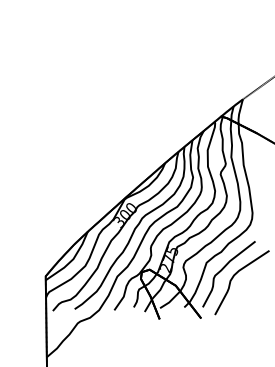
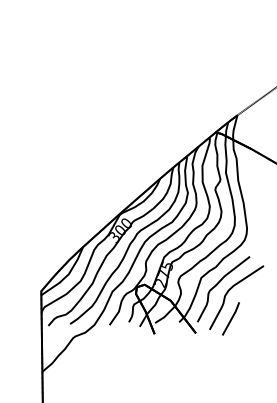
line: (235, 303) -> (230, 318), added

